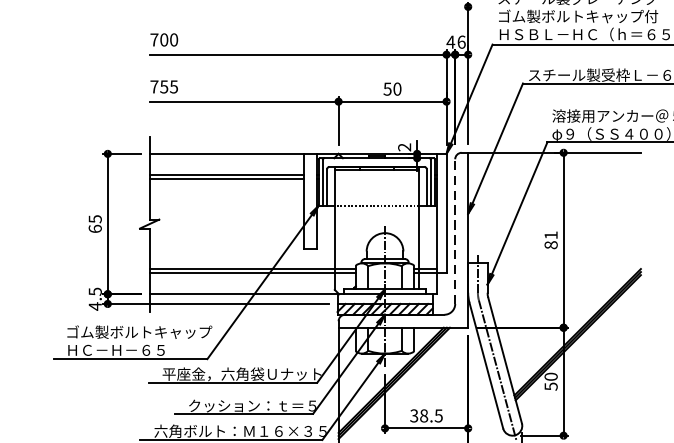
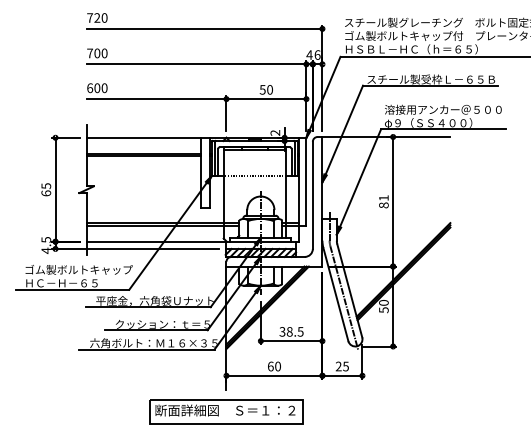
line: (308, 6) -> (204, 28), added
text: (164, 87) -> (97, 88), 755 -> 600
line: (454, 231) -> (312, 195), dashed -> solid

